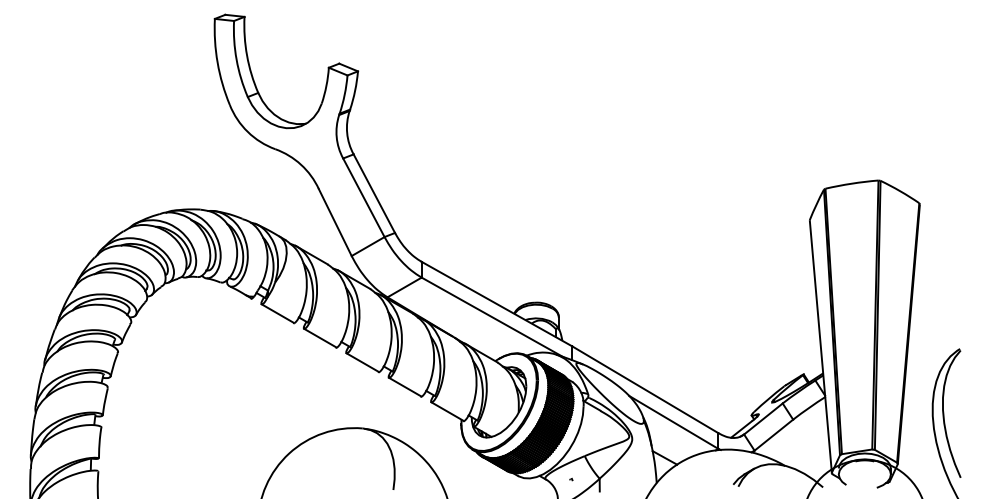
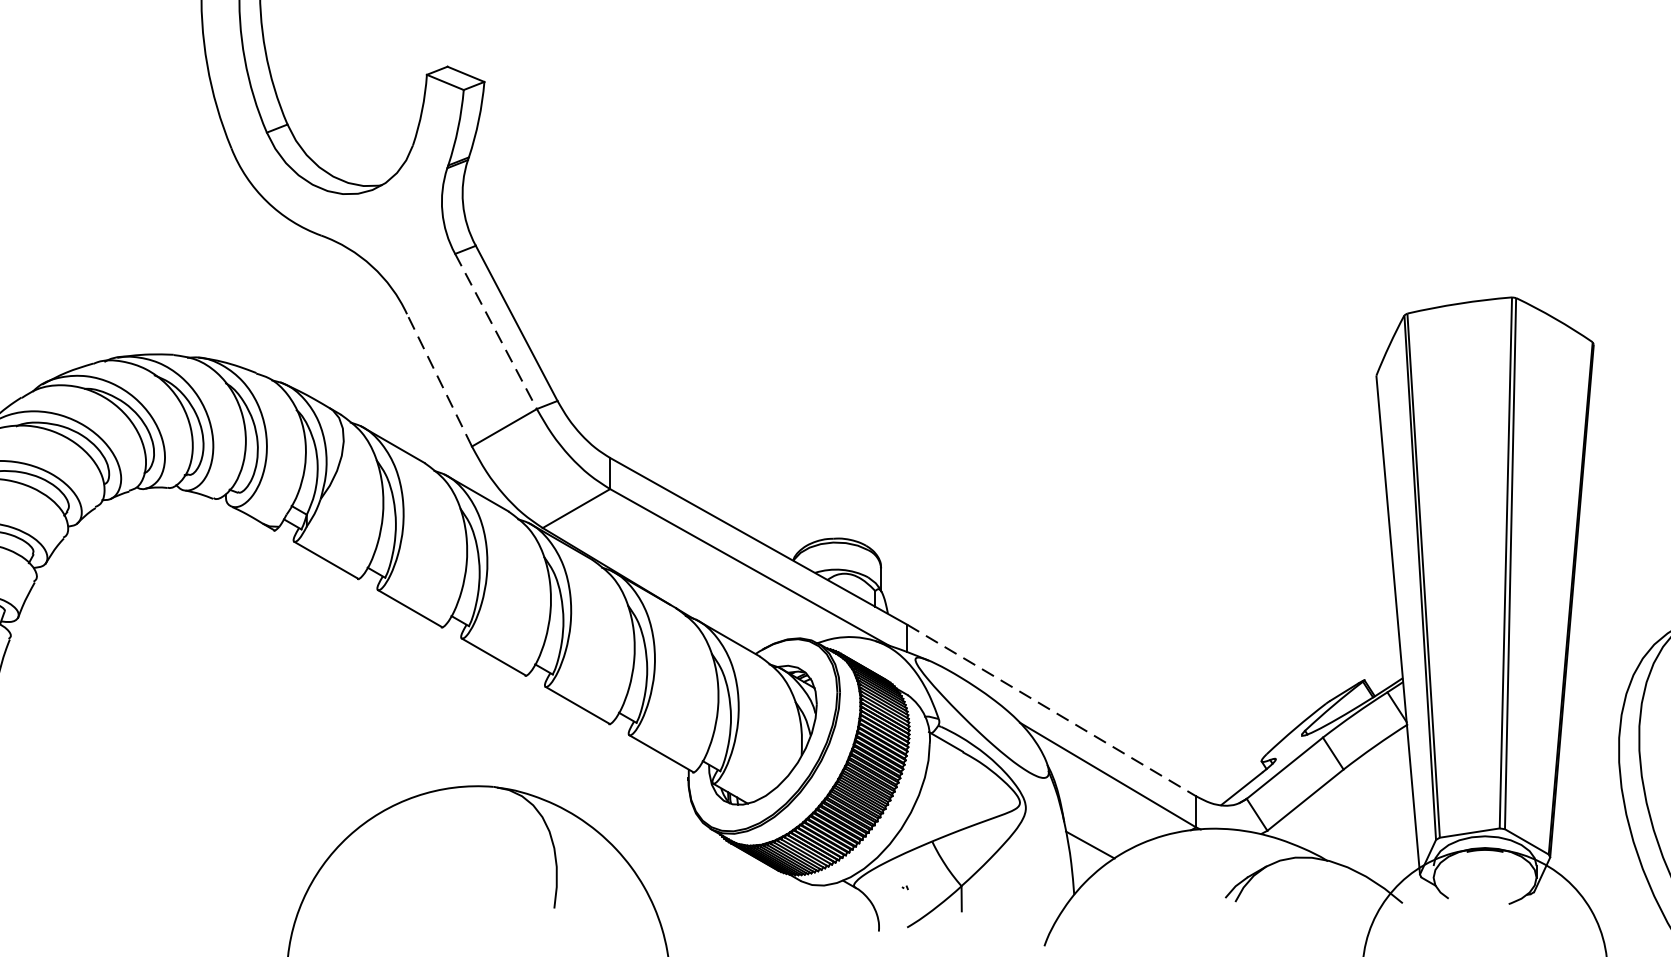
line: (364, 198) -> (497, 332), solid -> dashed
line: (335, 222) -> (440, 380), solid -> dashed
line: (645, 390) -> (1052, 711), solid -> dashed

